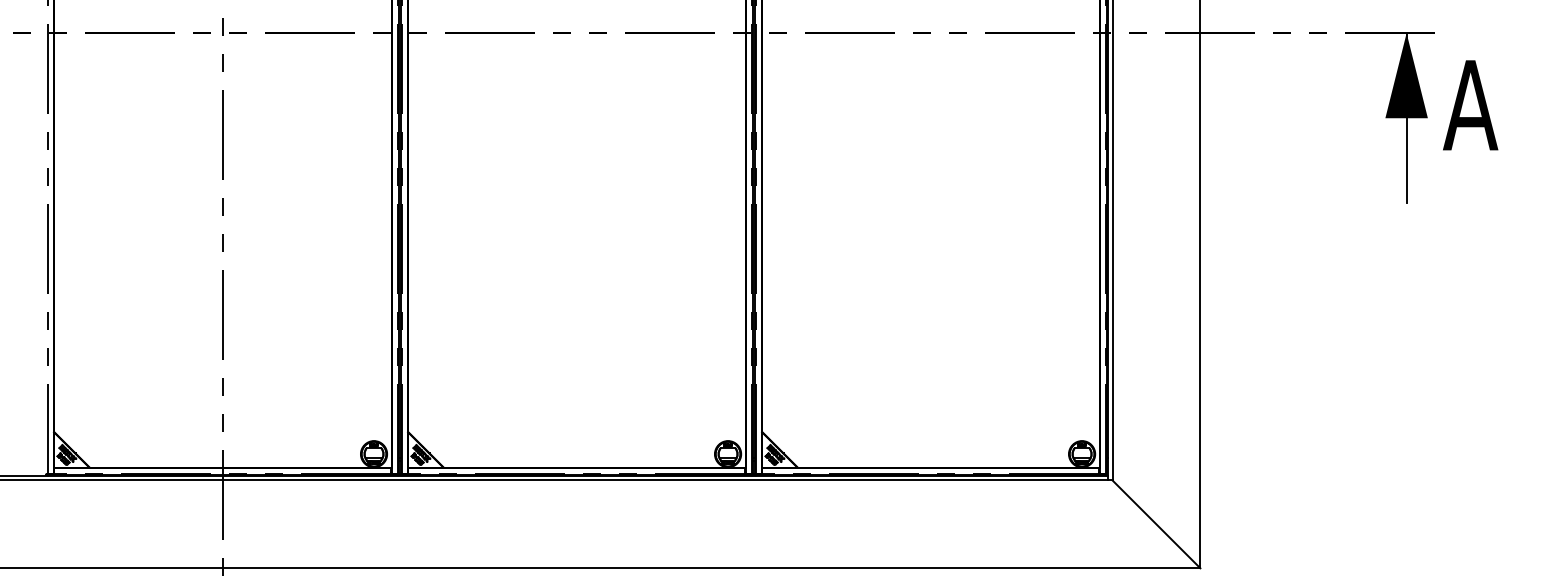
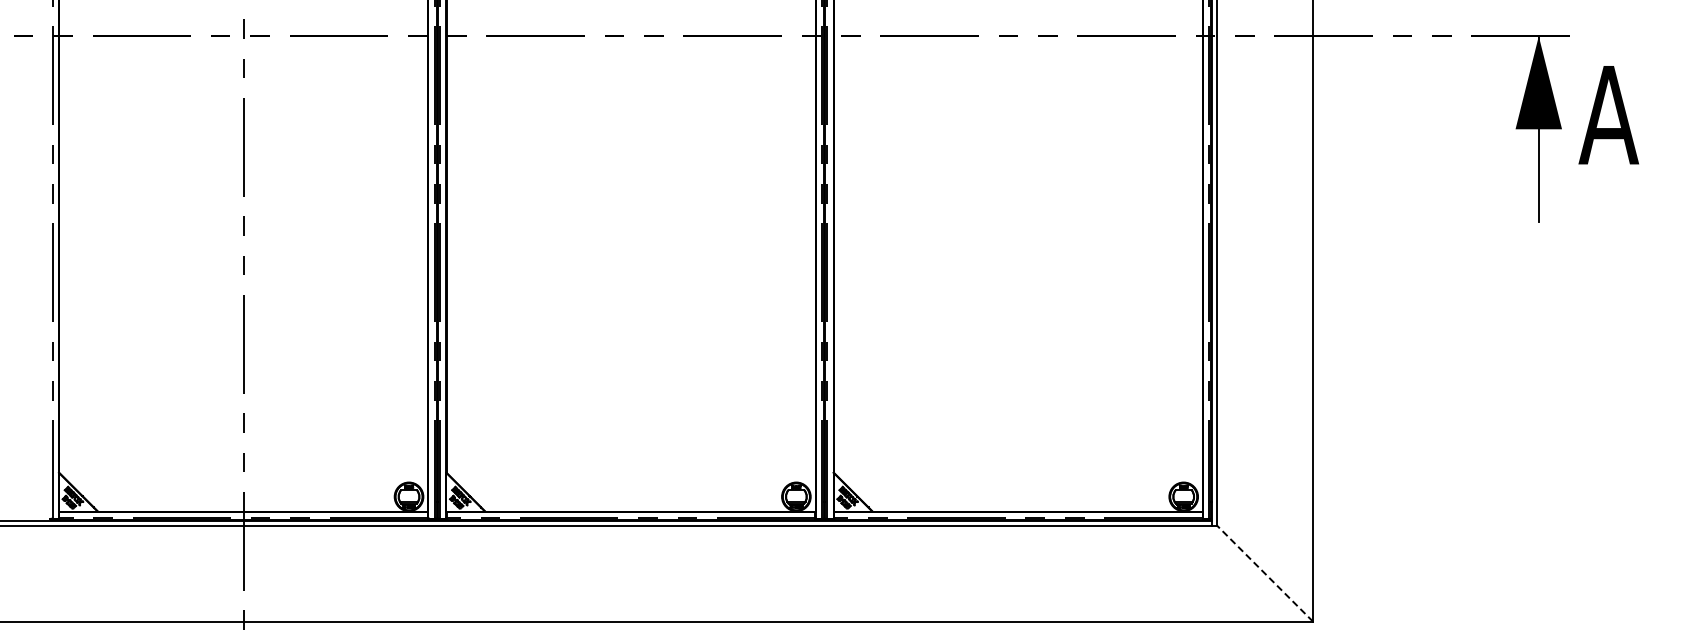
line: (1156, 524) -> (1265, 573), solid -> dashed

